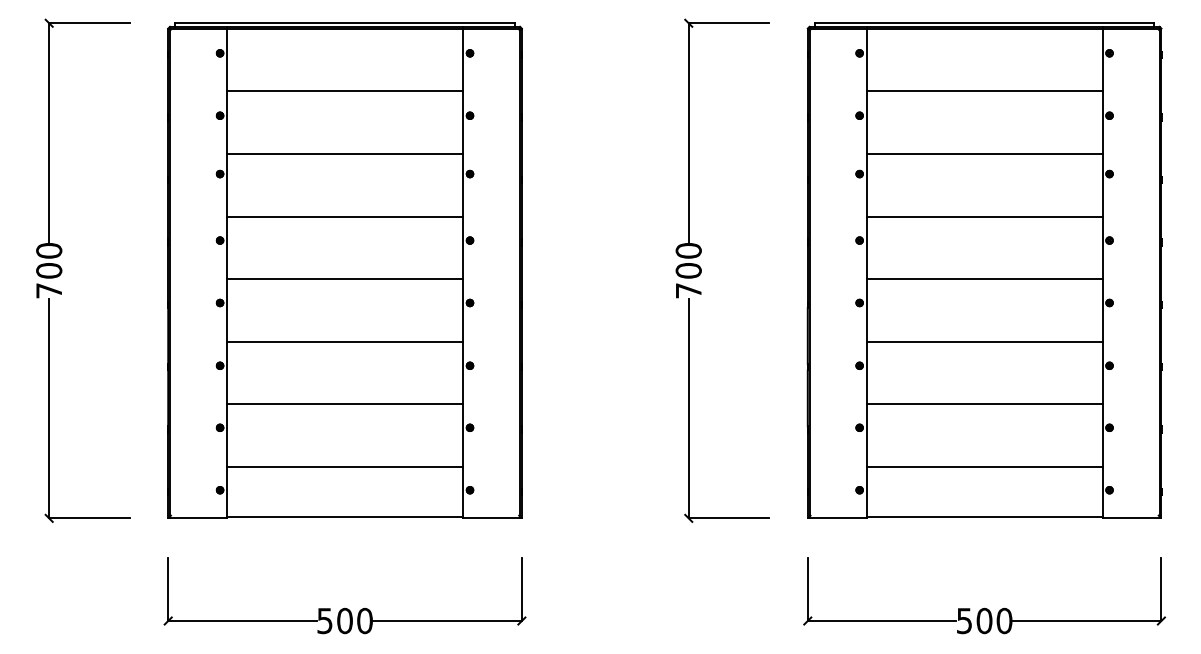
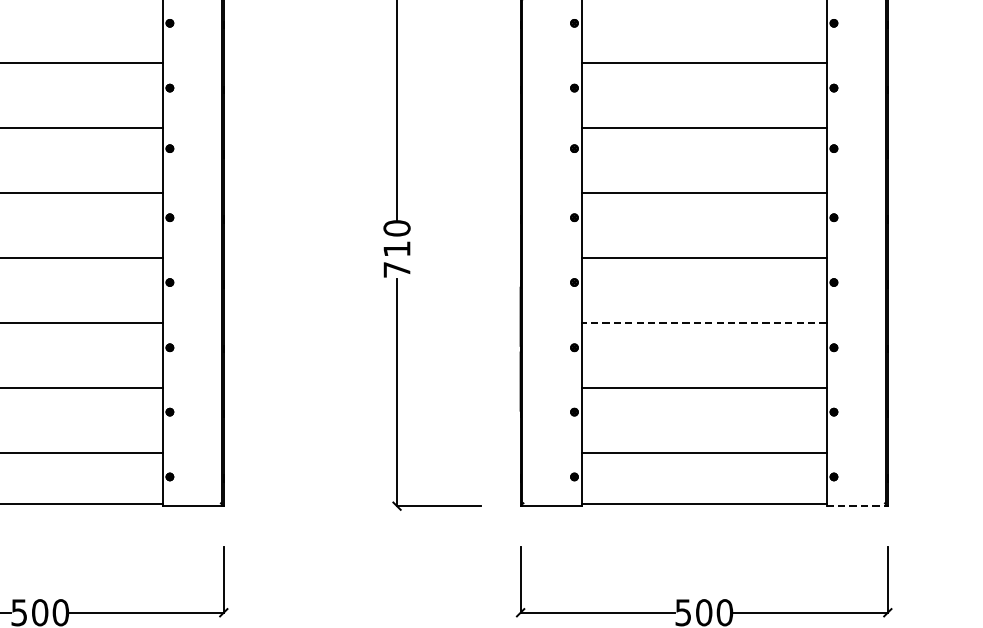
text: (688, 270) -> (396, 248), 700 -> 710
line: (984, 341) -> (704, 322), solid -> dashed
line: (1131, 518) -> (856, 506), solid -> dashed

